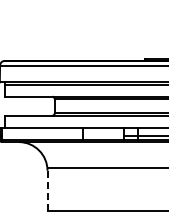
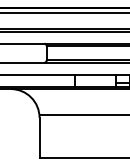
line: (47, 191) -> (39, 138), dashed -> solid

